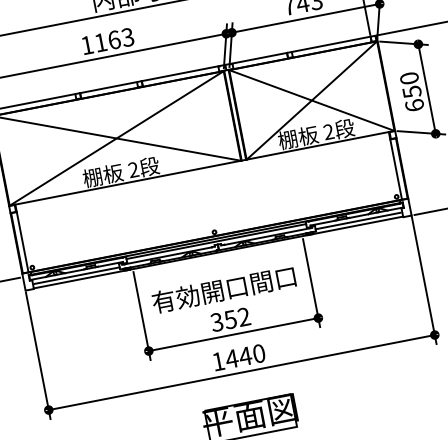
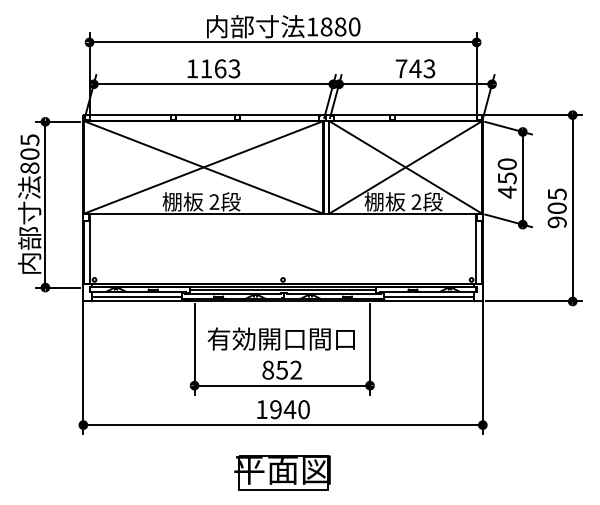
text: (413, 105) -> (506, 192), 650 -> 450
text: (216, 321) -> (267, 369), 352 -> 852
text: (231, 358) -> (275, 409), 1440 -> 1940

